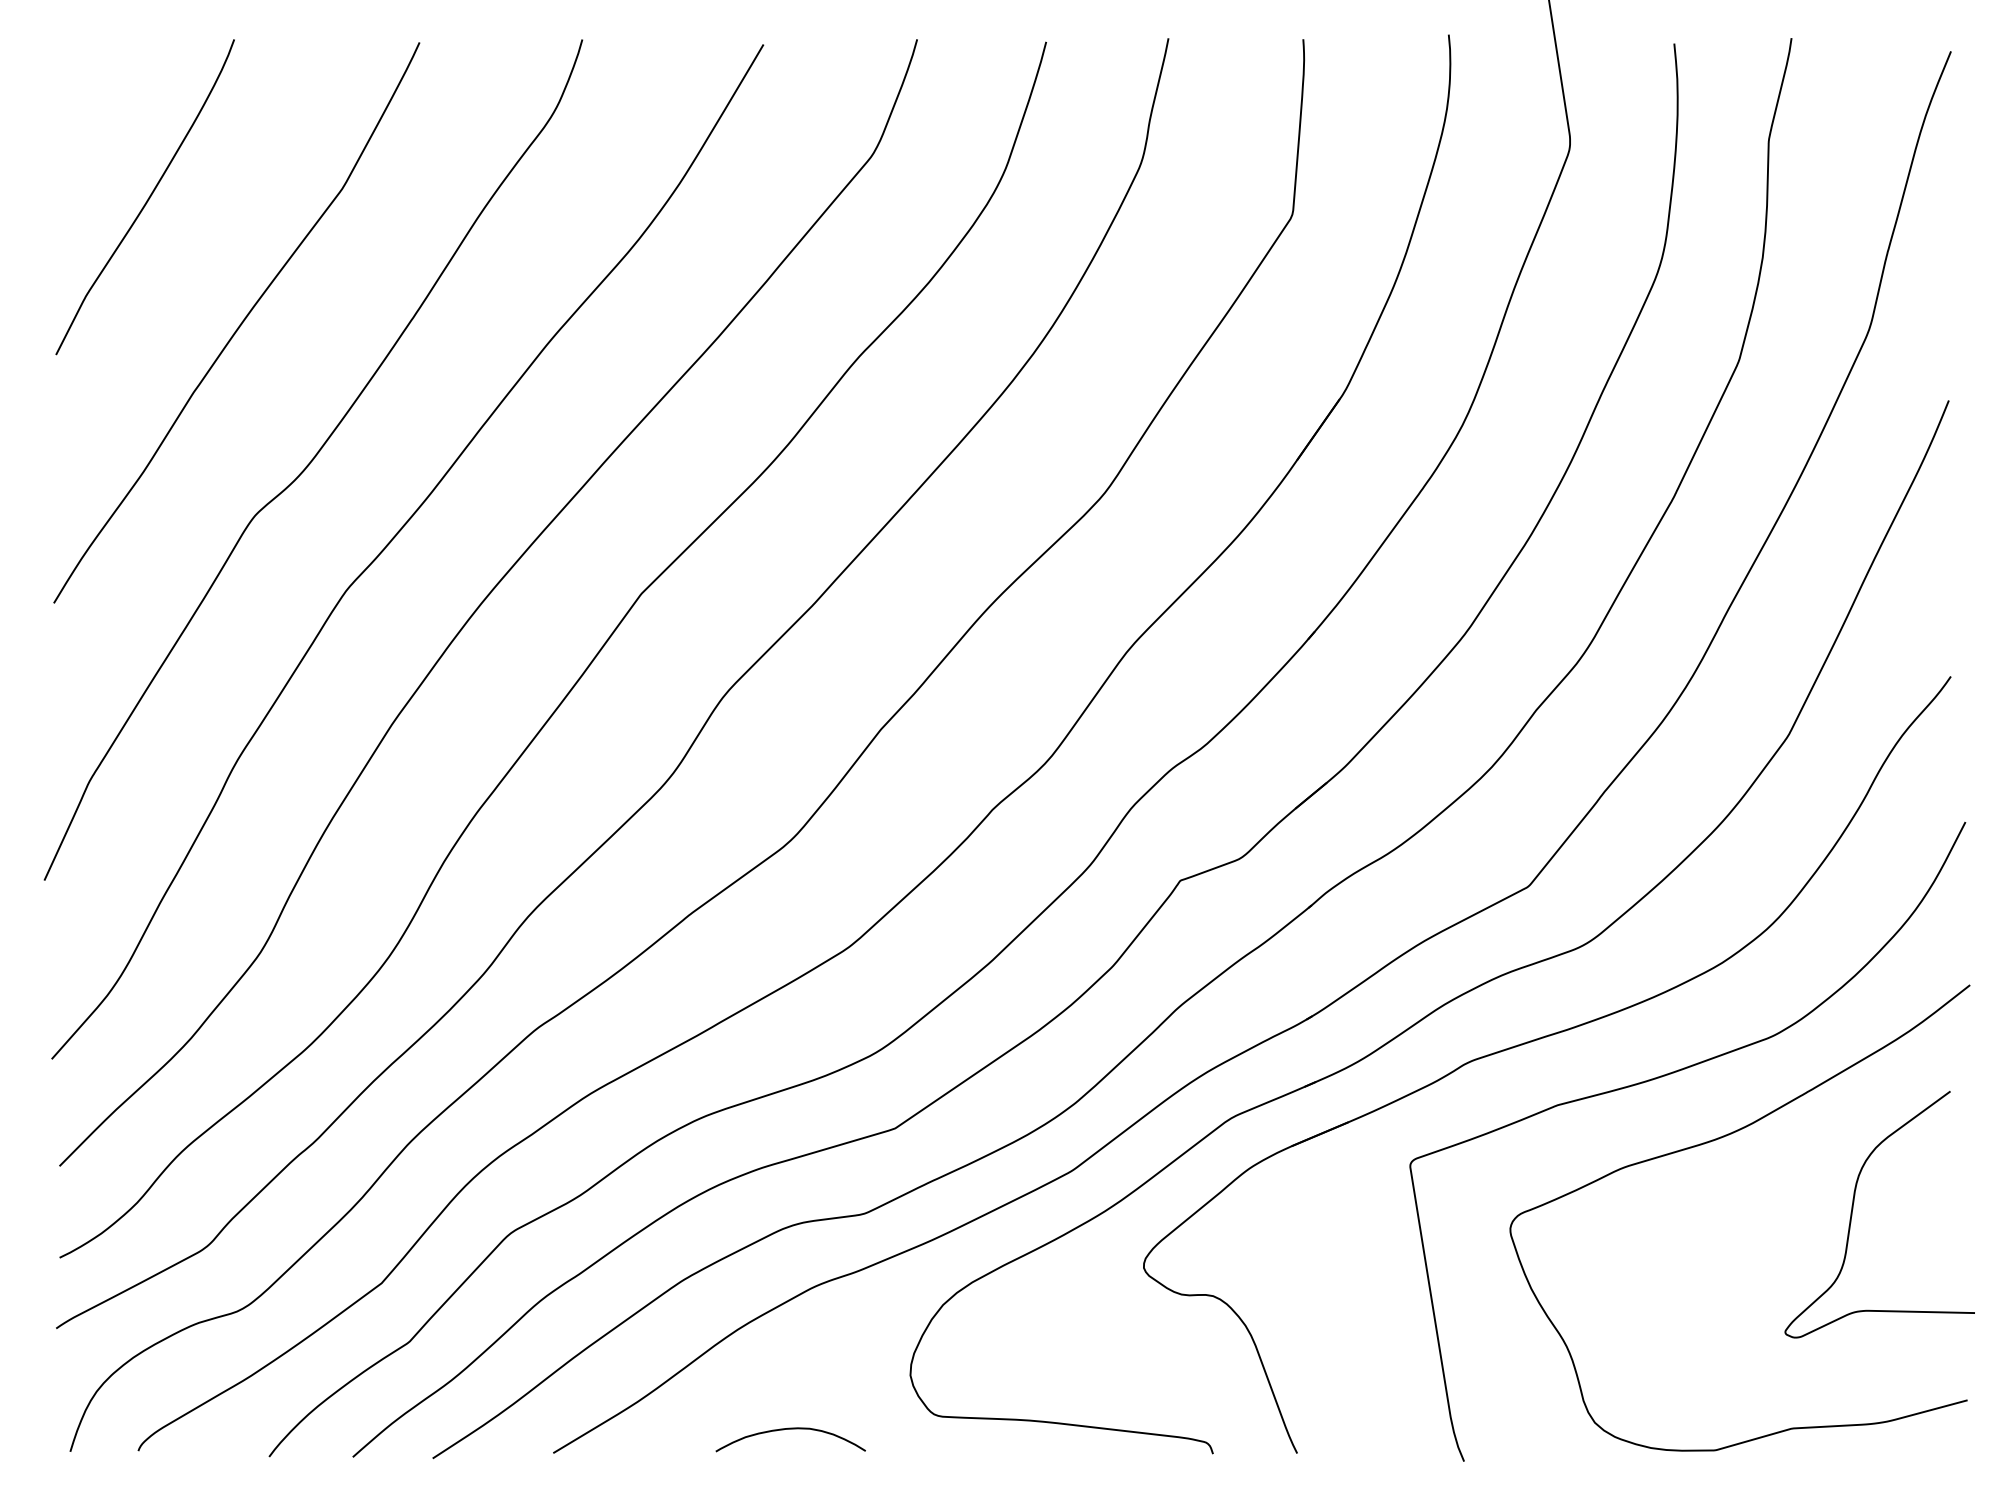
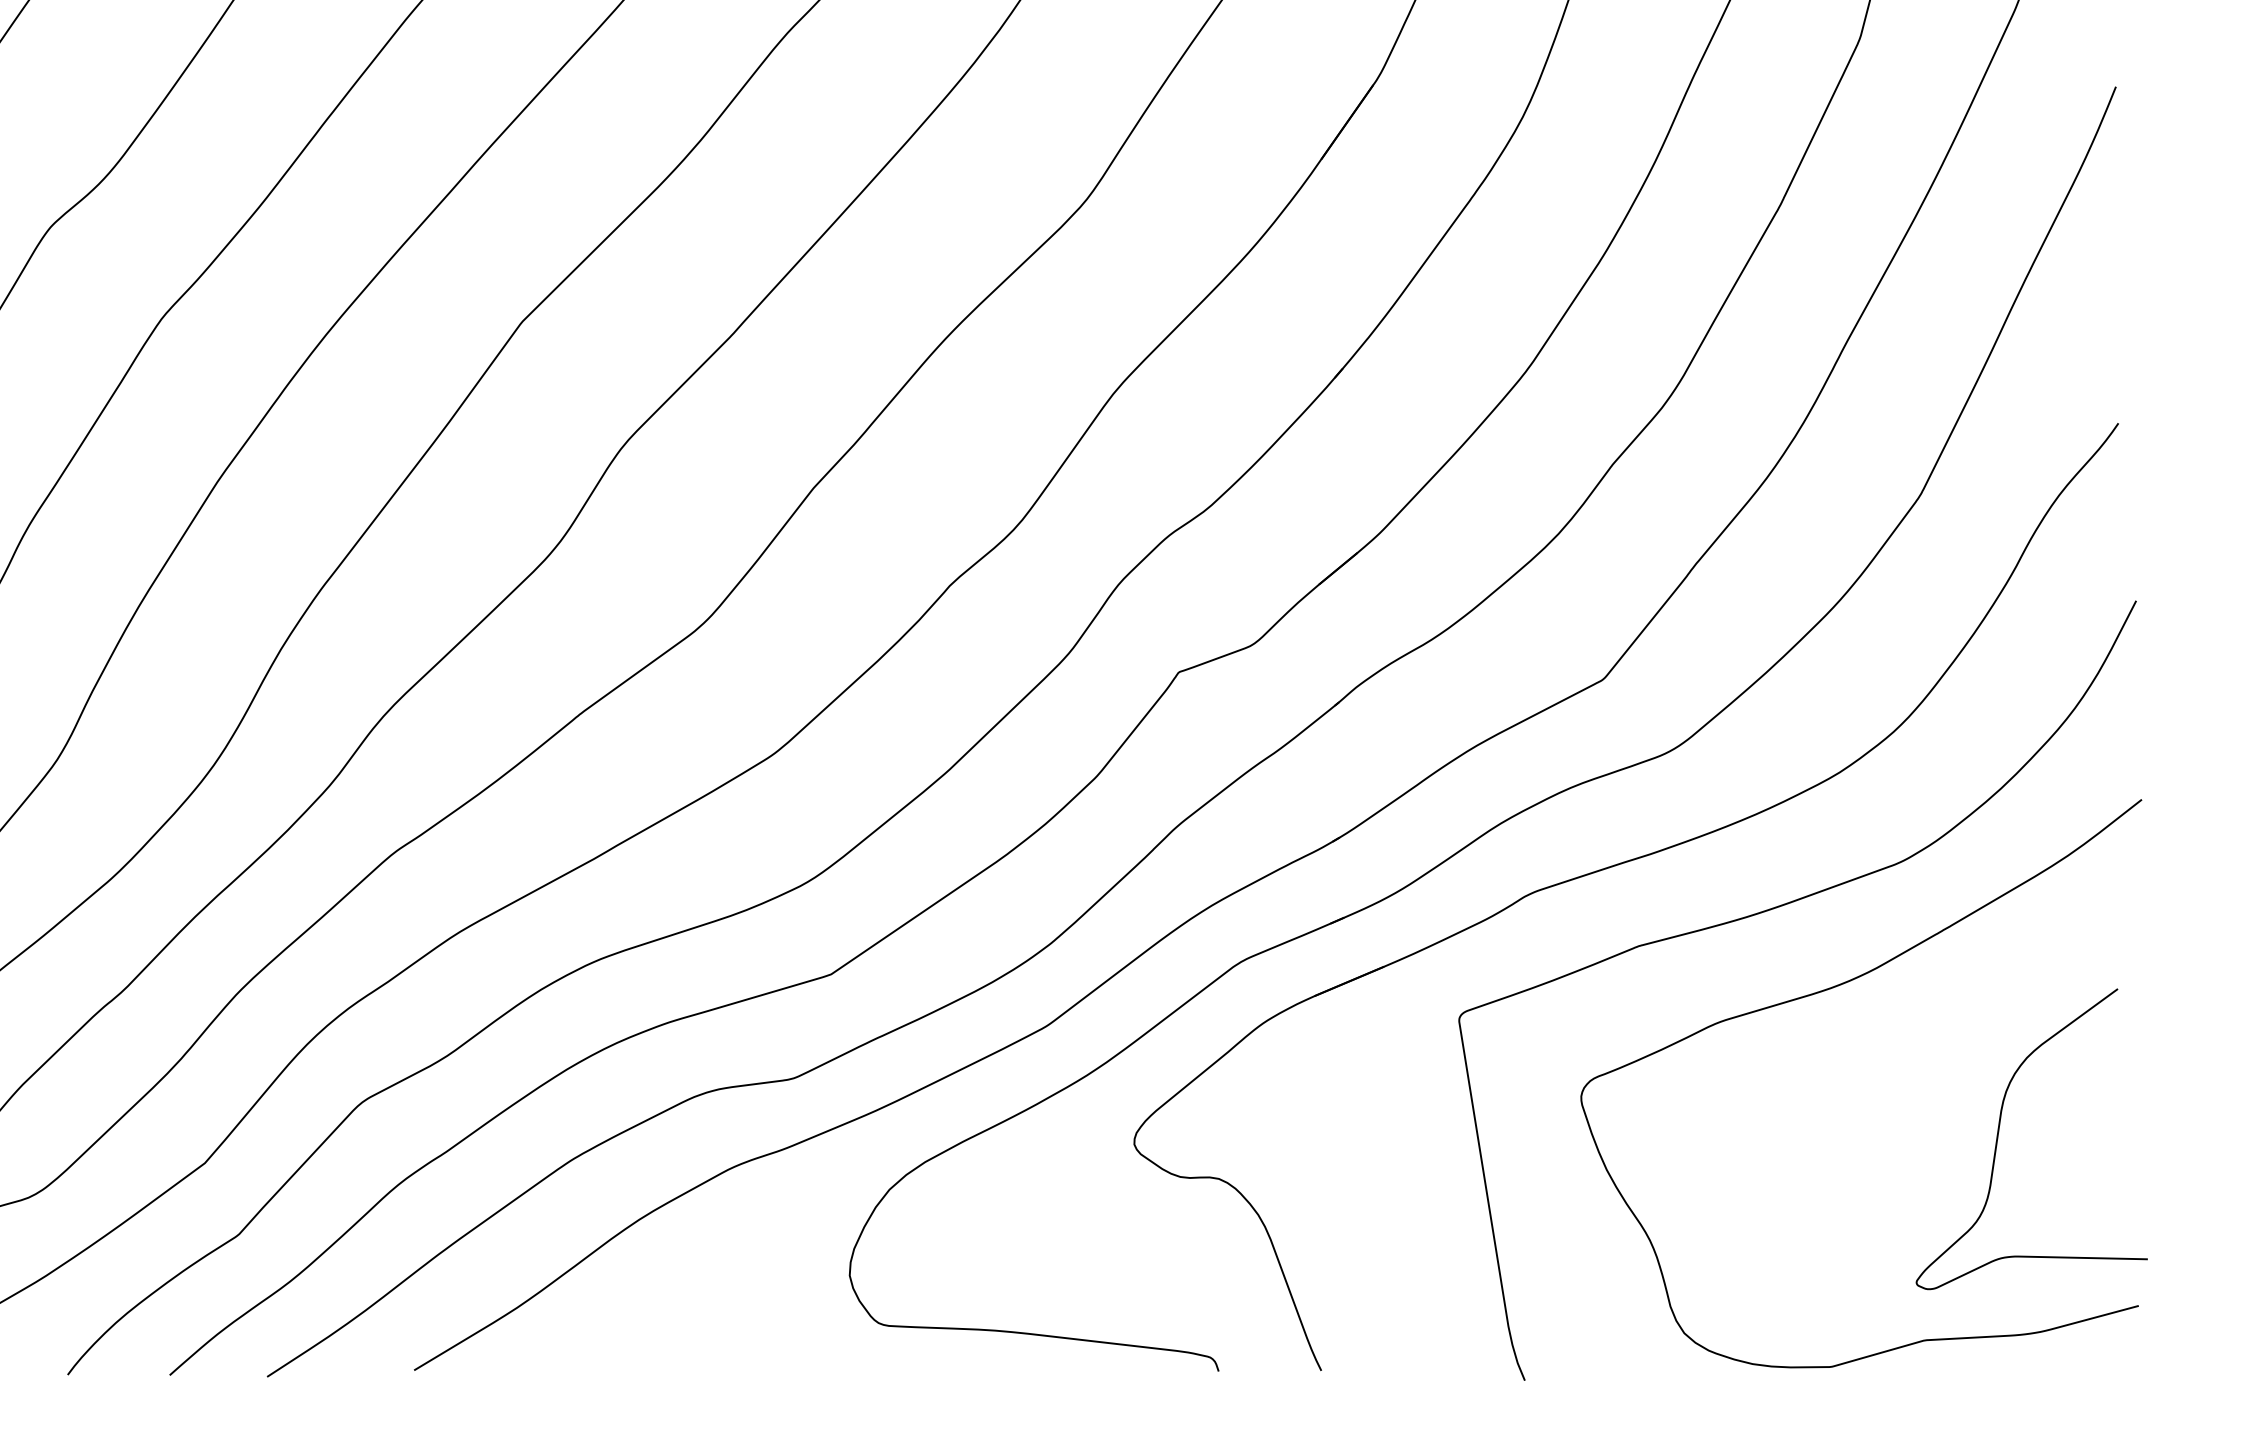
curve: (1853, 1209) -> (1999, 1132), moved
curve: (790, 1429) -> (703, 1341), removed

